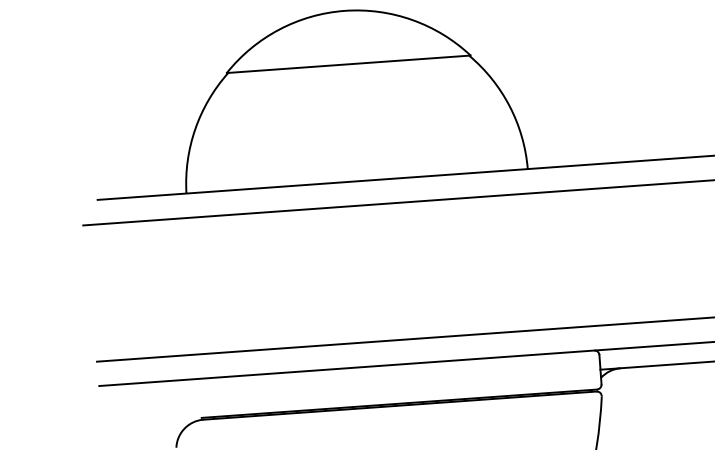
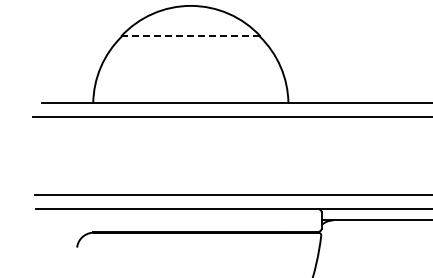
line: (348, 64) -> (190, 36), solid -> dashed

